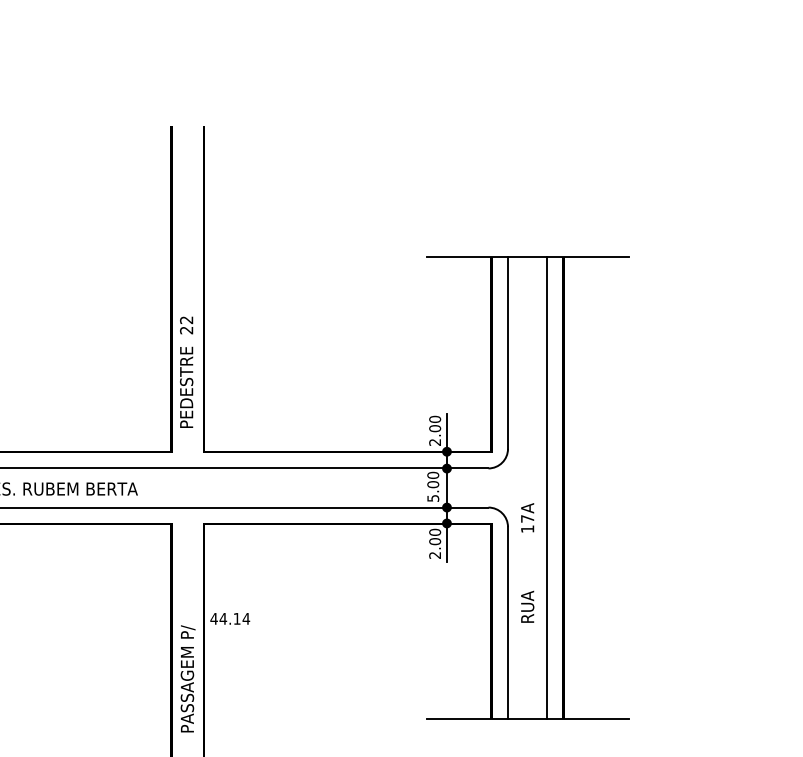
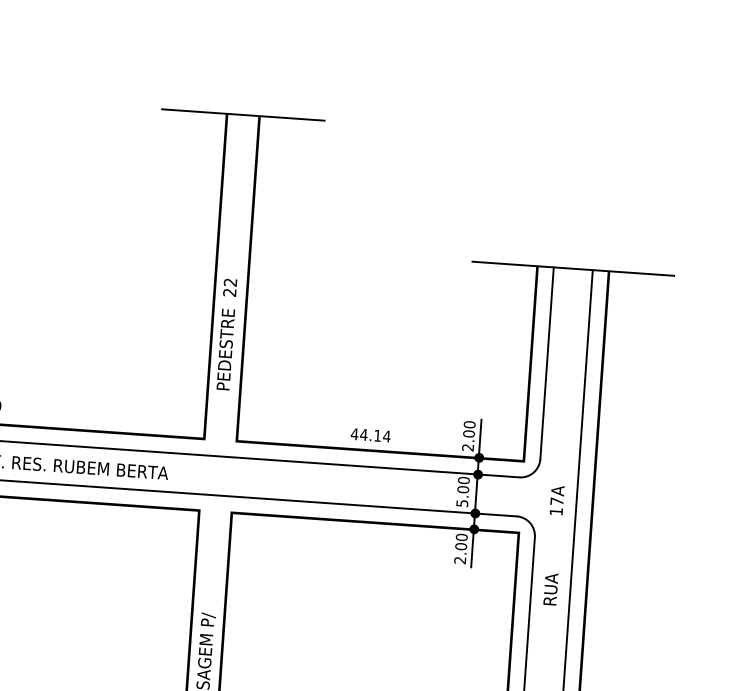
line: (187, 126) -> (243, 115), added
text: (186, 371) -> (226, 333), moved
text: (527, 562) -> (553, 544), moved
text: (230, 618) -> (371, 434), moved

